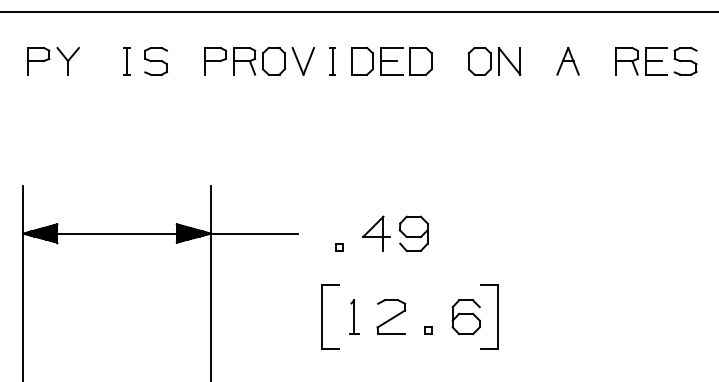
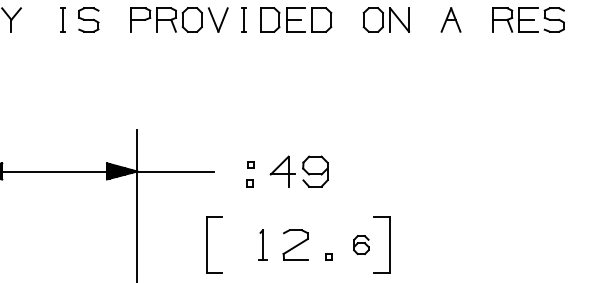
part: (340, 226) -> (250, 165), added
part: (322, 316) -> (206, 244), moved
part: (465, 317) -> (360, 245), size x0.6

